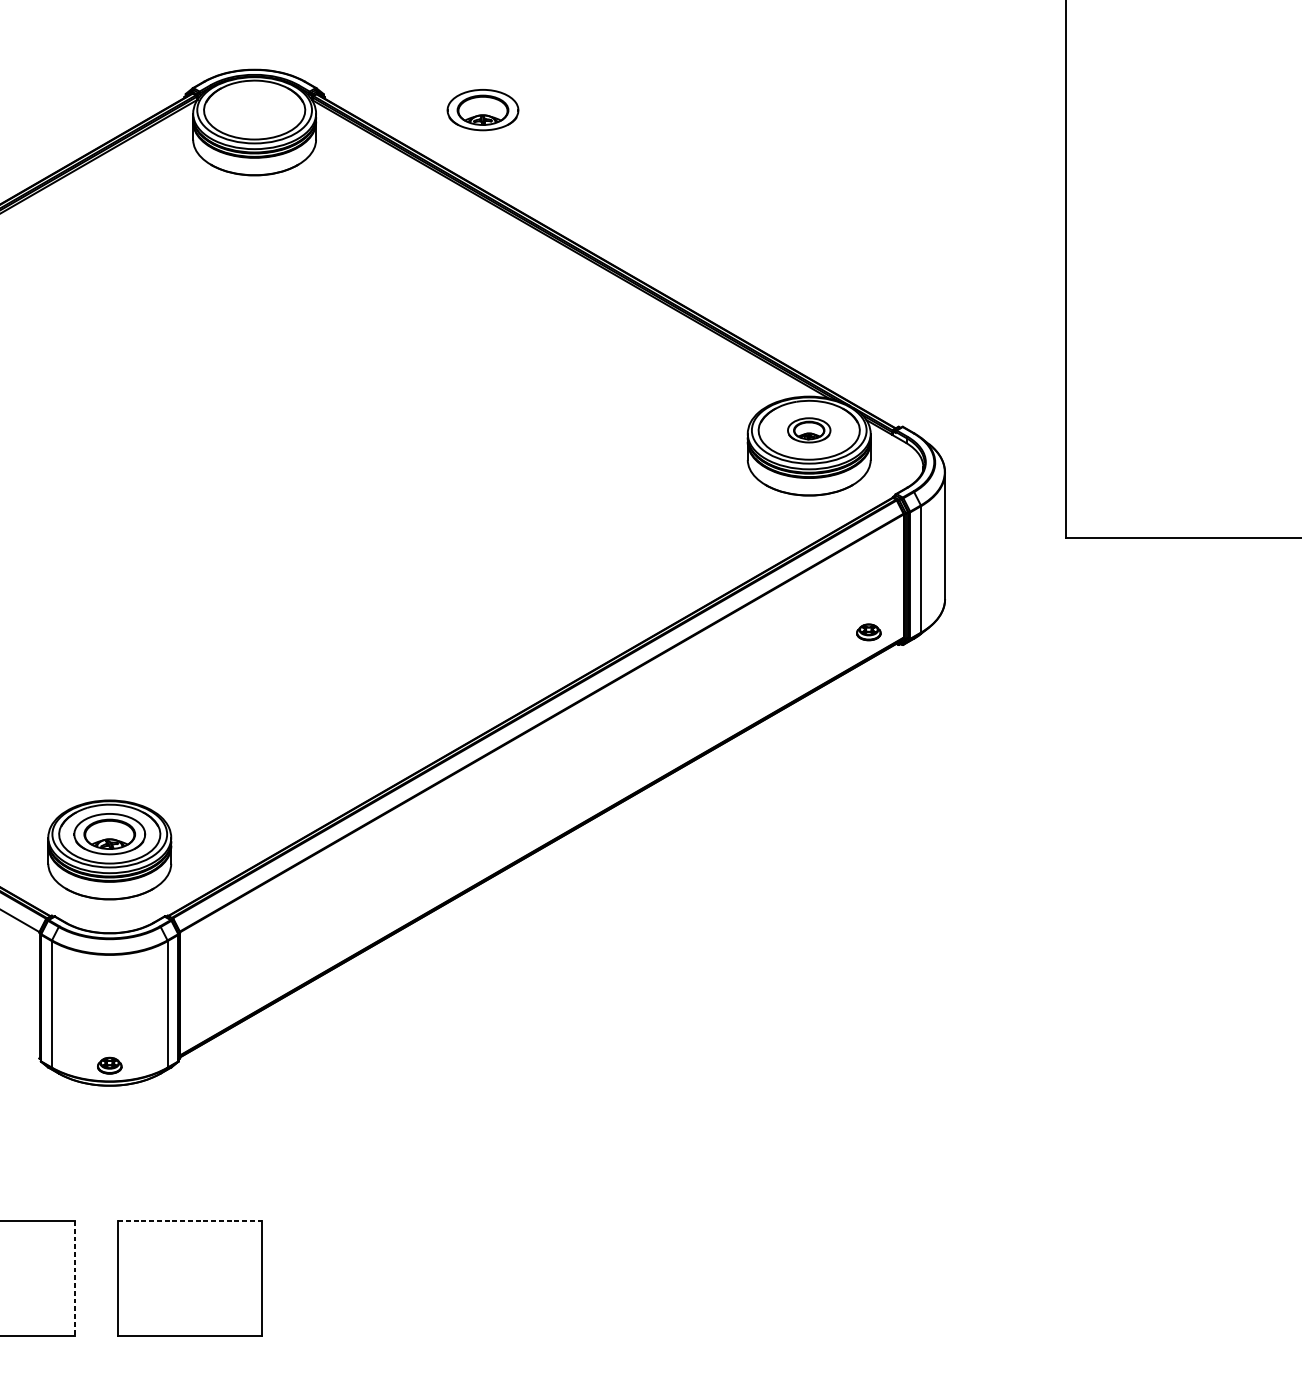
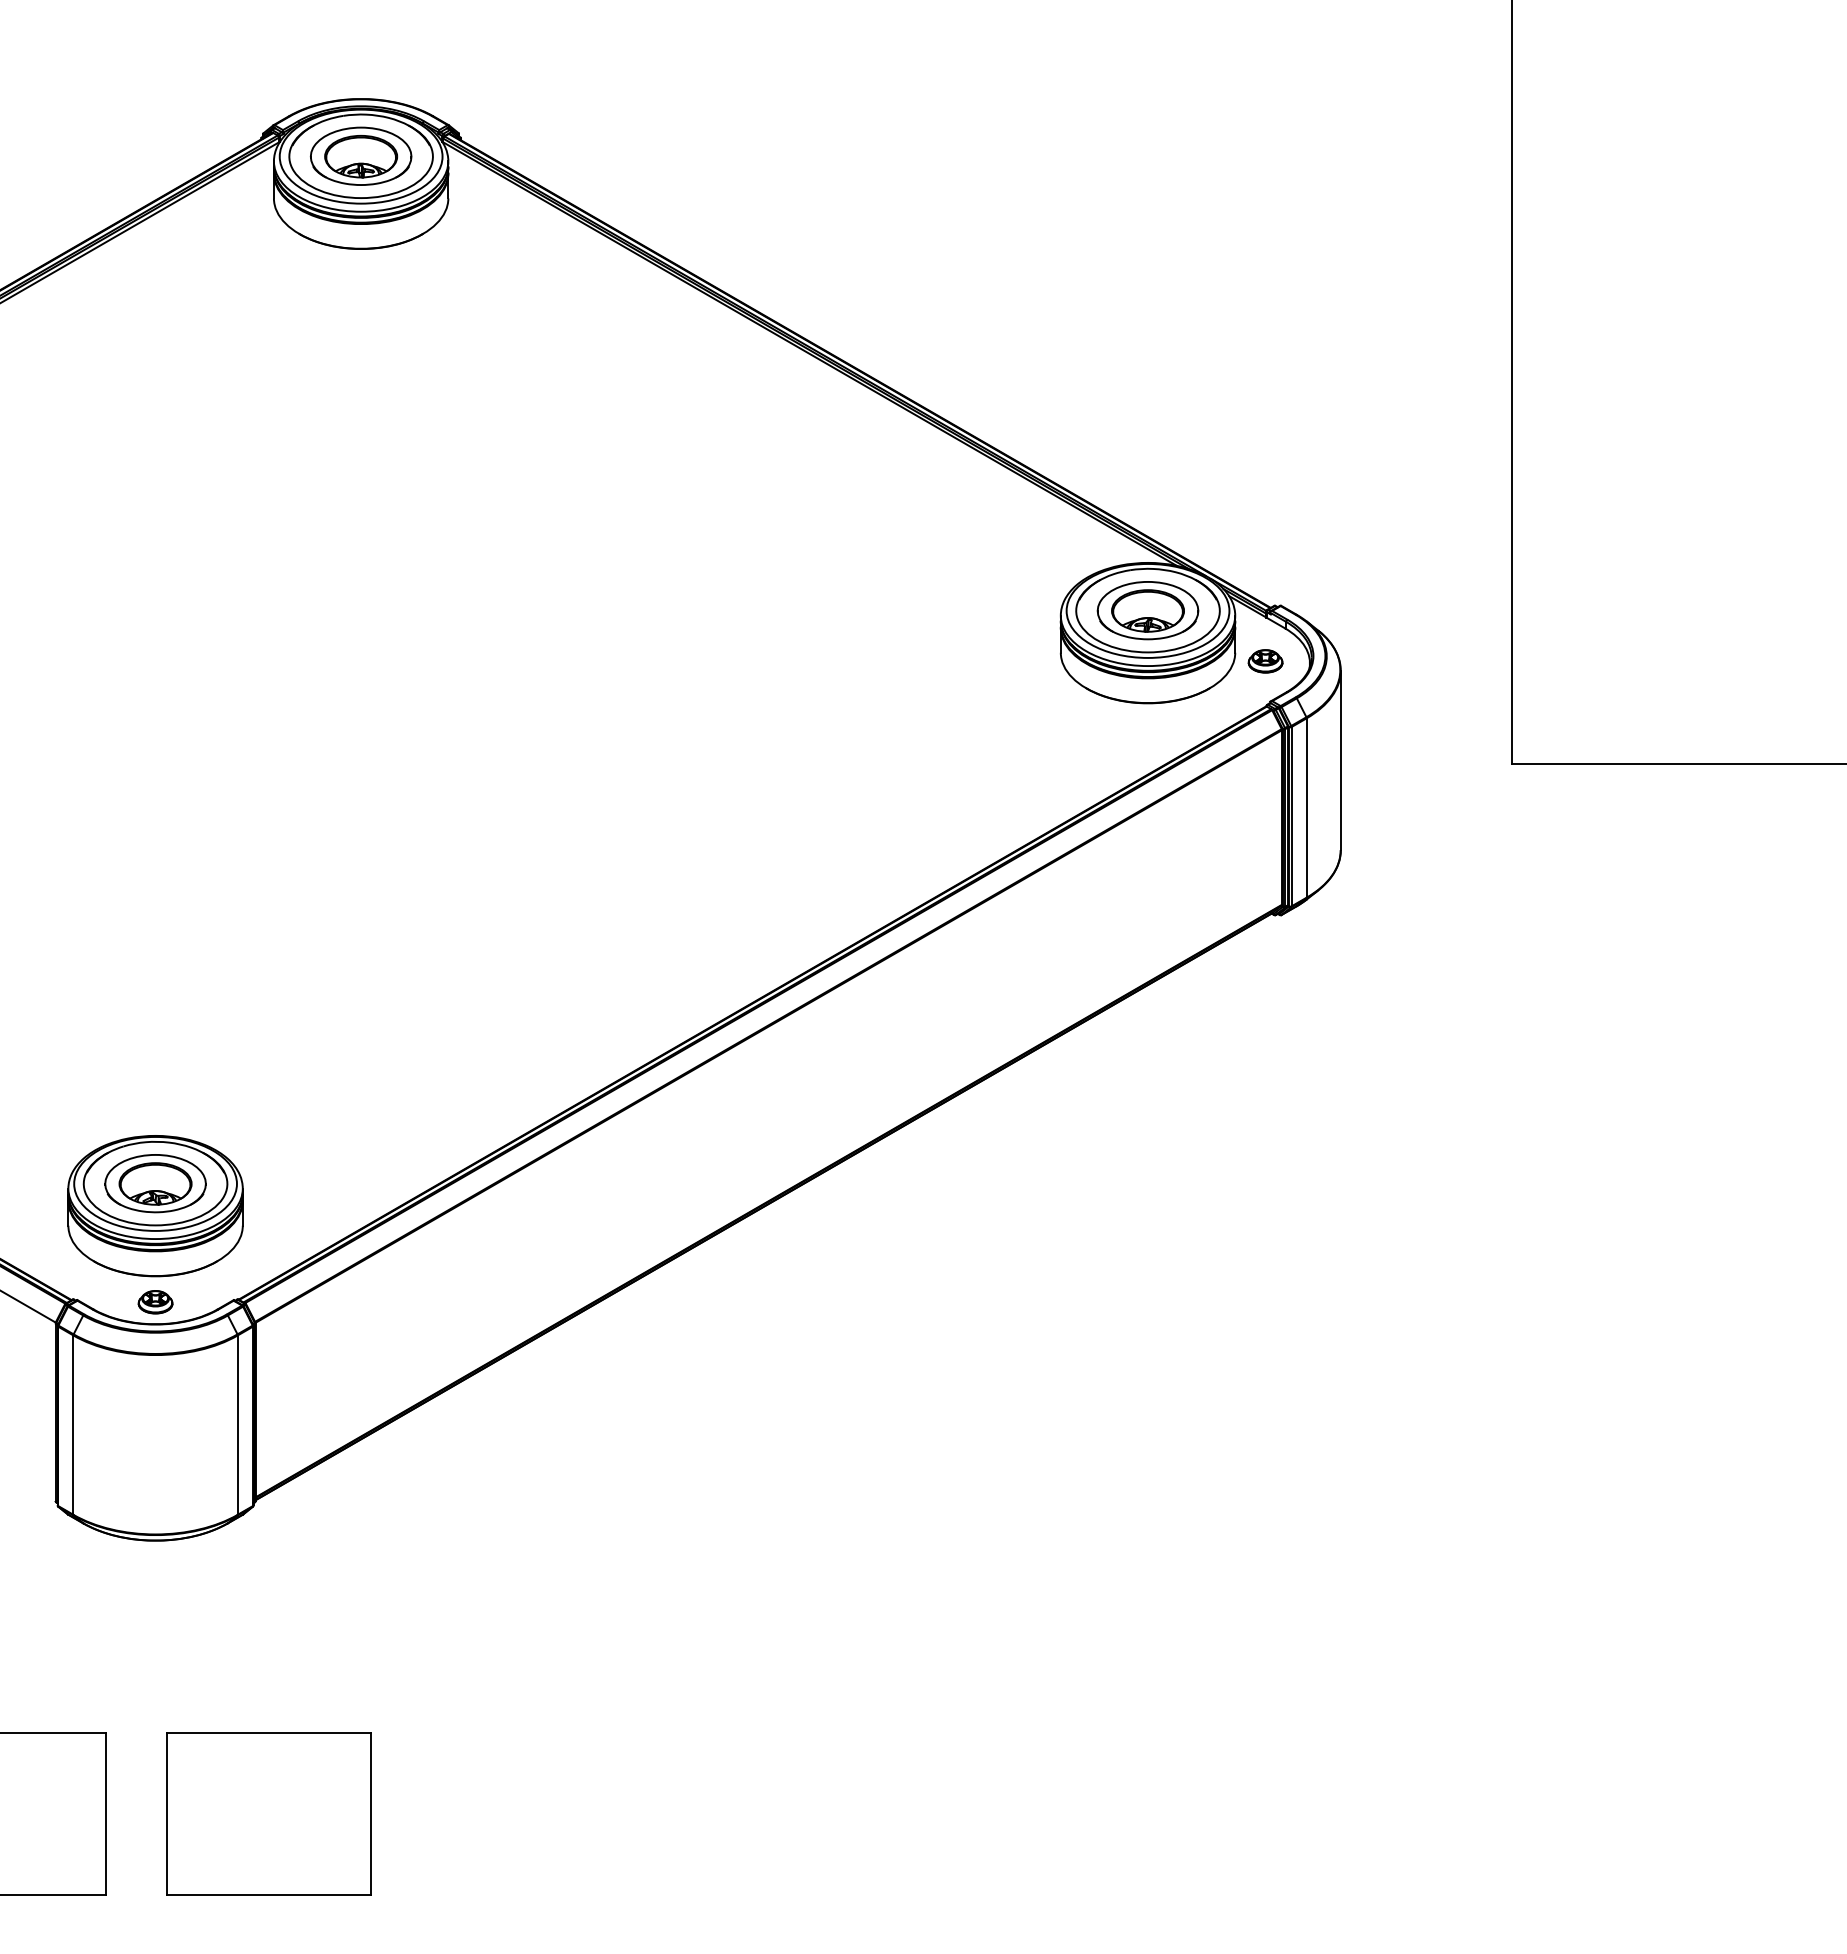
part: (483, 109) -> (361, 155), moved
part: (808, 430) -> (1147, 610), size x1.67
part: (868, 632) -> (1265, 661), moved
part: (109, 1065) -> (155, 1302), moved
line: (190, 1220) -> (269, 1732), dashed -> solid
line: (75, 1278) -> (106, 1814), dashed -> solid

